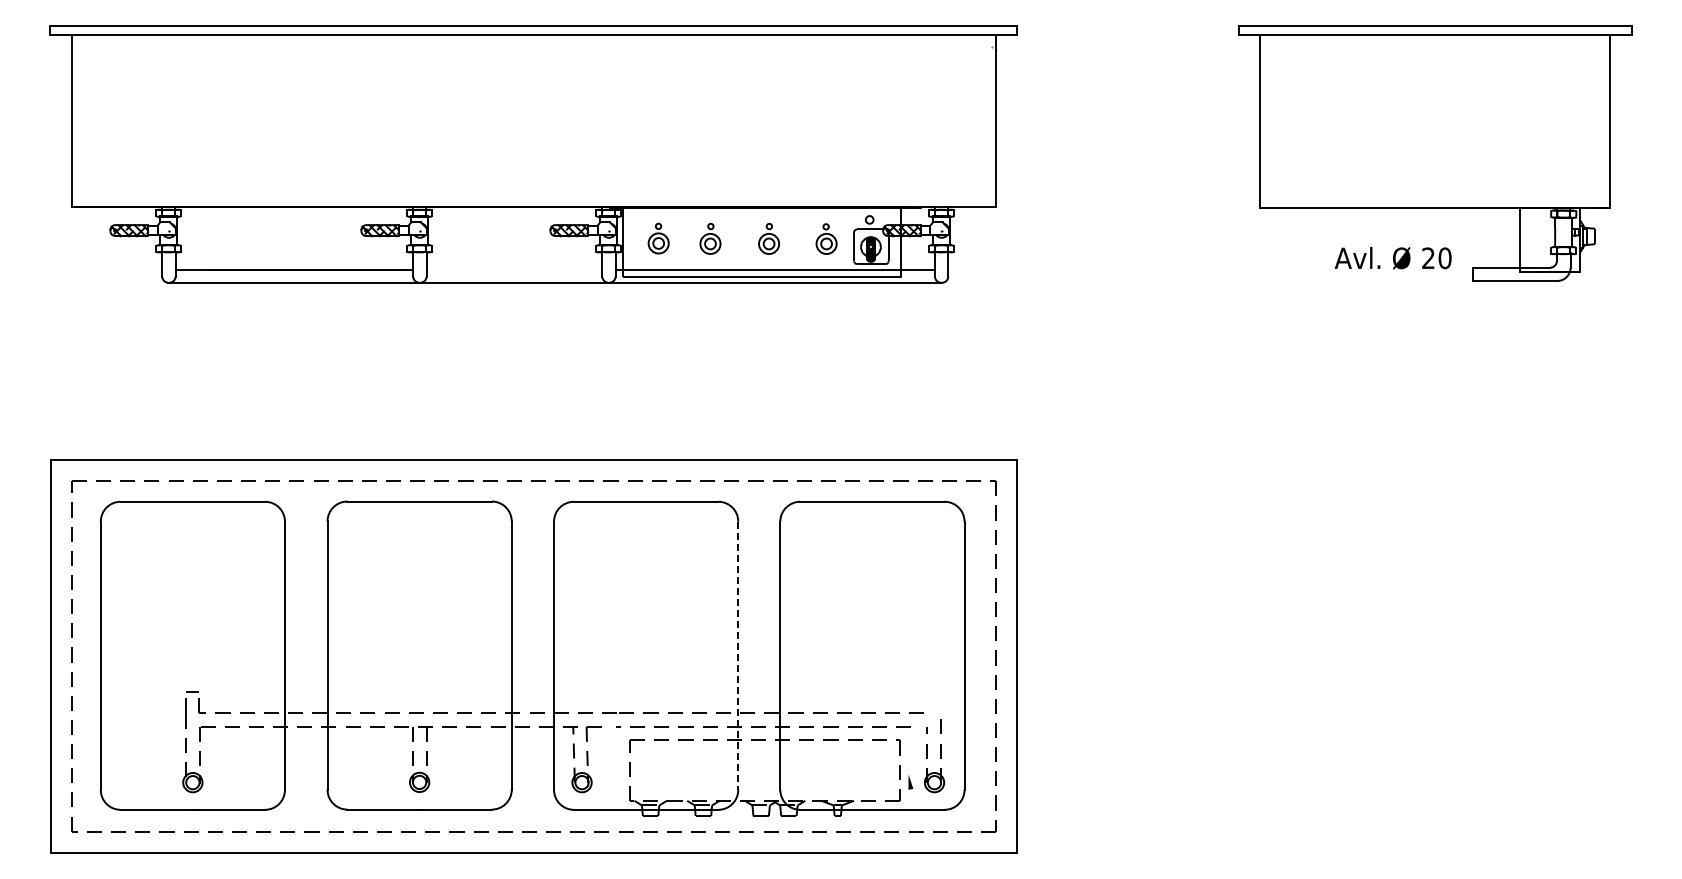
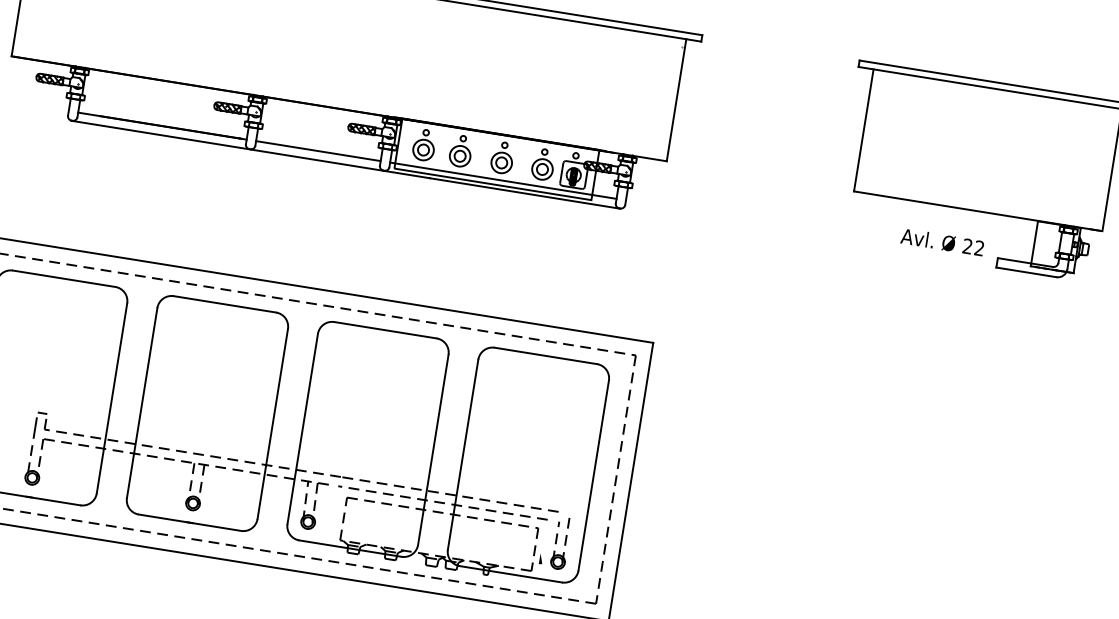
part: (658, 238) -> (424, 145), size x1.43
part: (710, 238) -> (461, 150), size x1.43
part: (768, 238) -> (502, 157), size x1.43
part: (826, 238) -> (543, 164), size x1.43
text: (1444, 258) -> (979, 248), 20 -> 22
line: (514, 270) -> (318, 151), added
line: (738, 656) -> (433, 450), dashed -> solid

